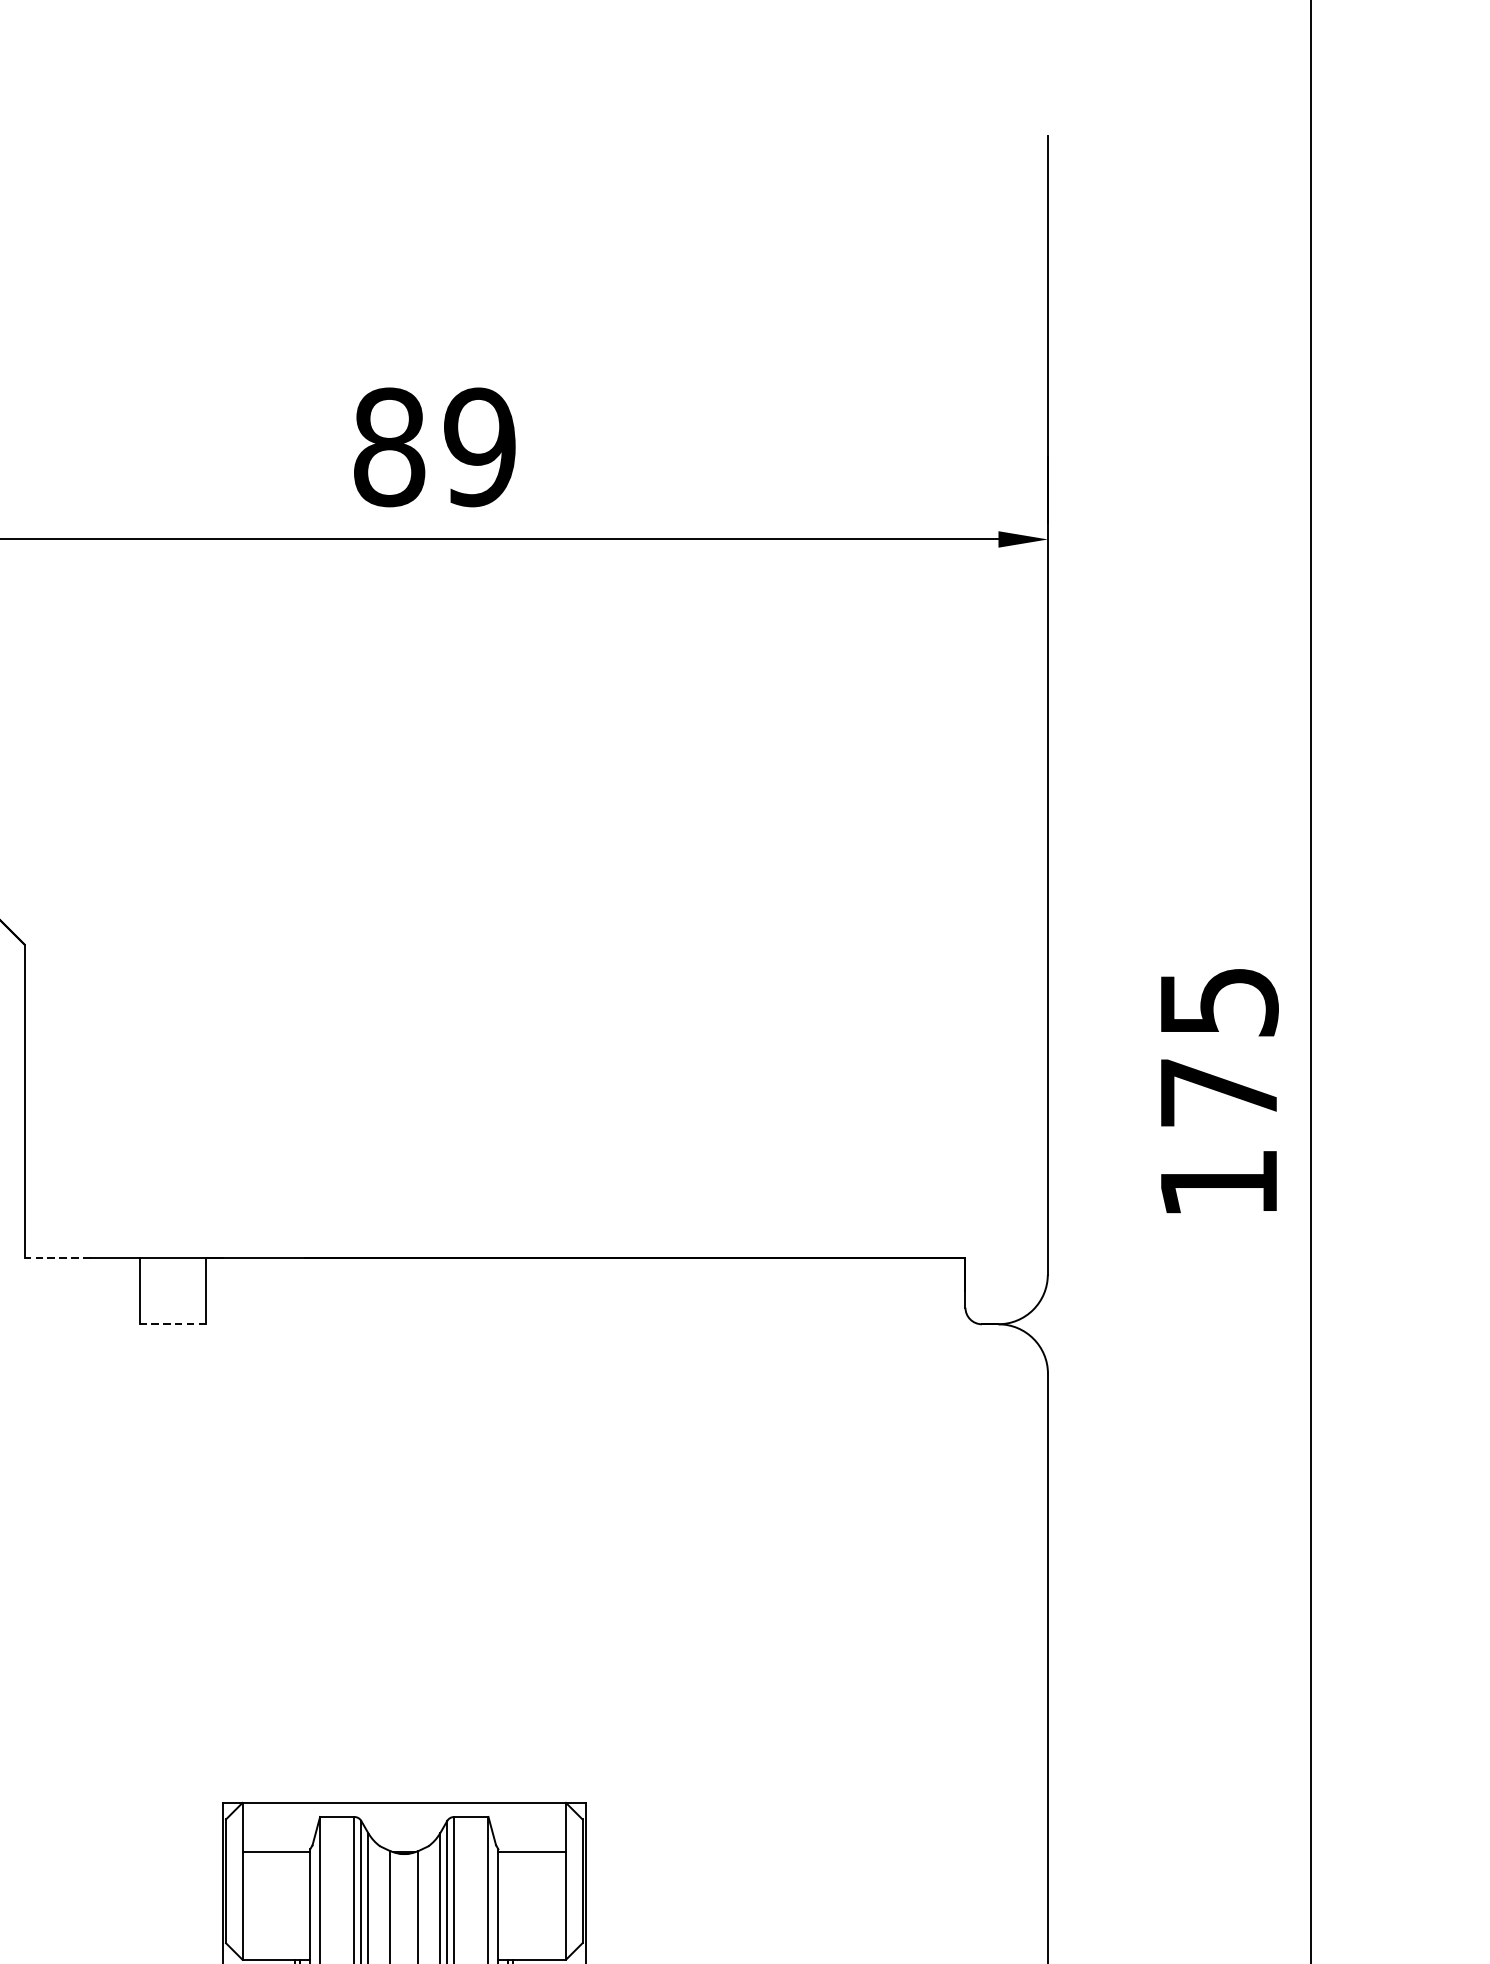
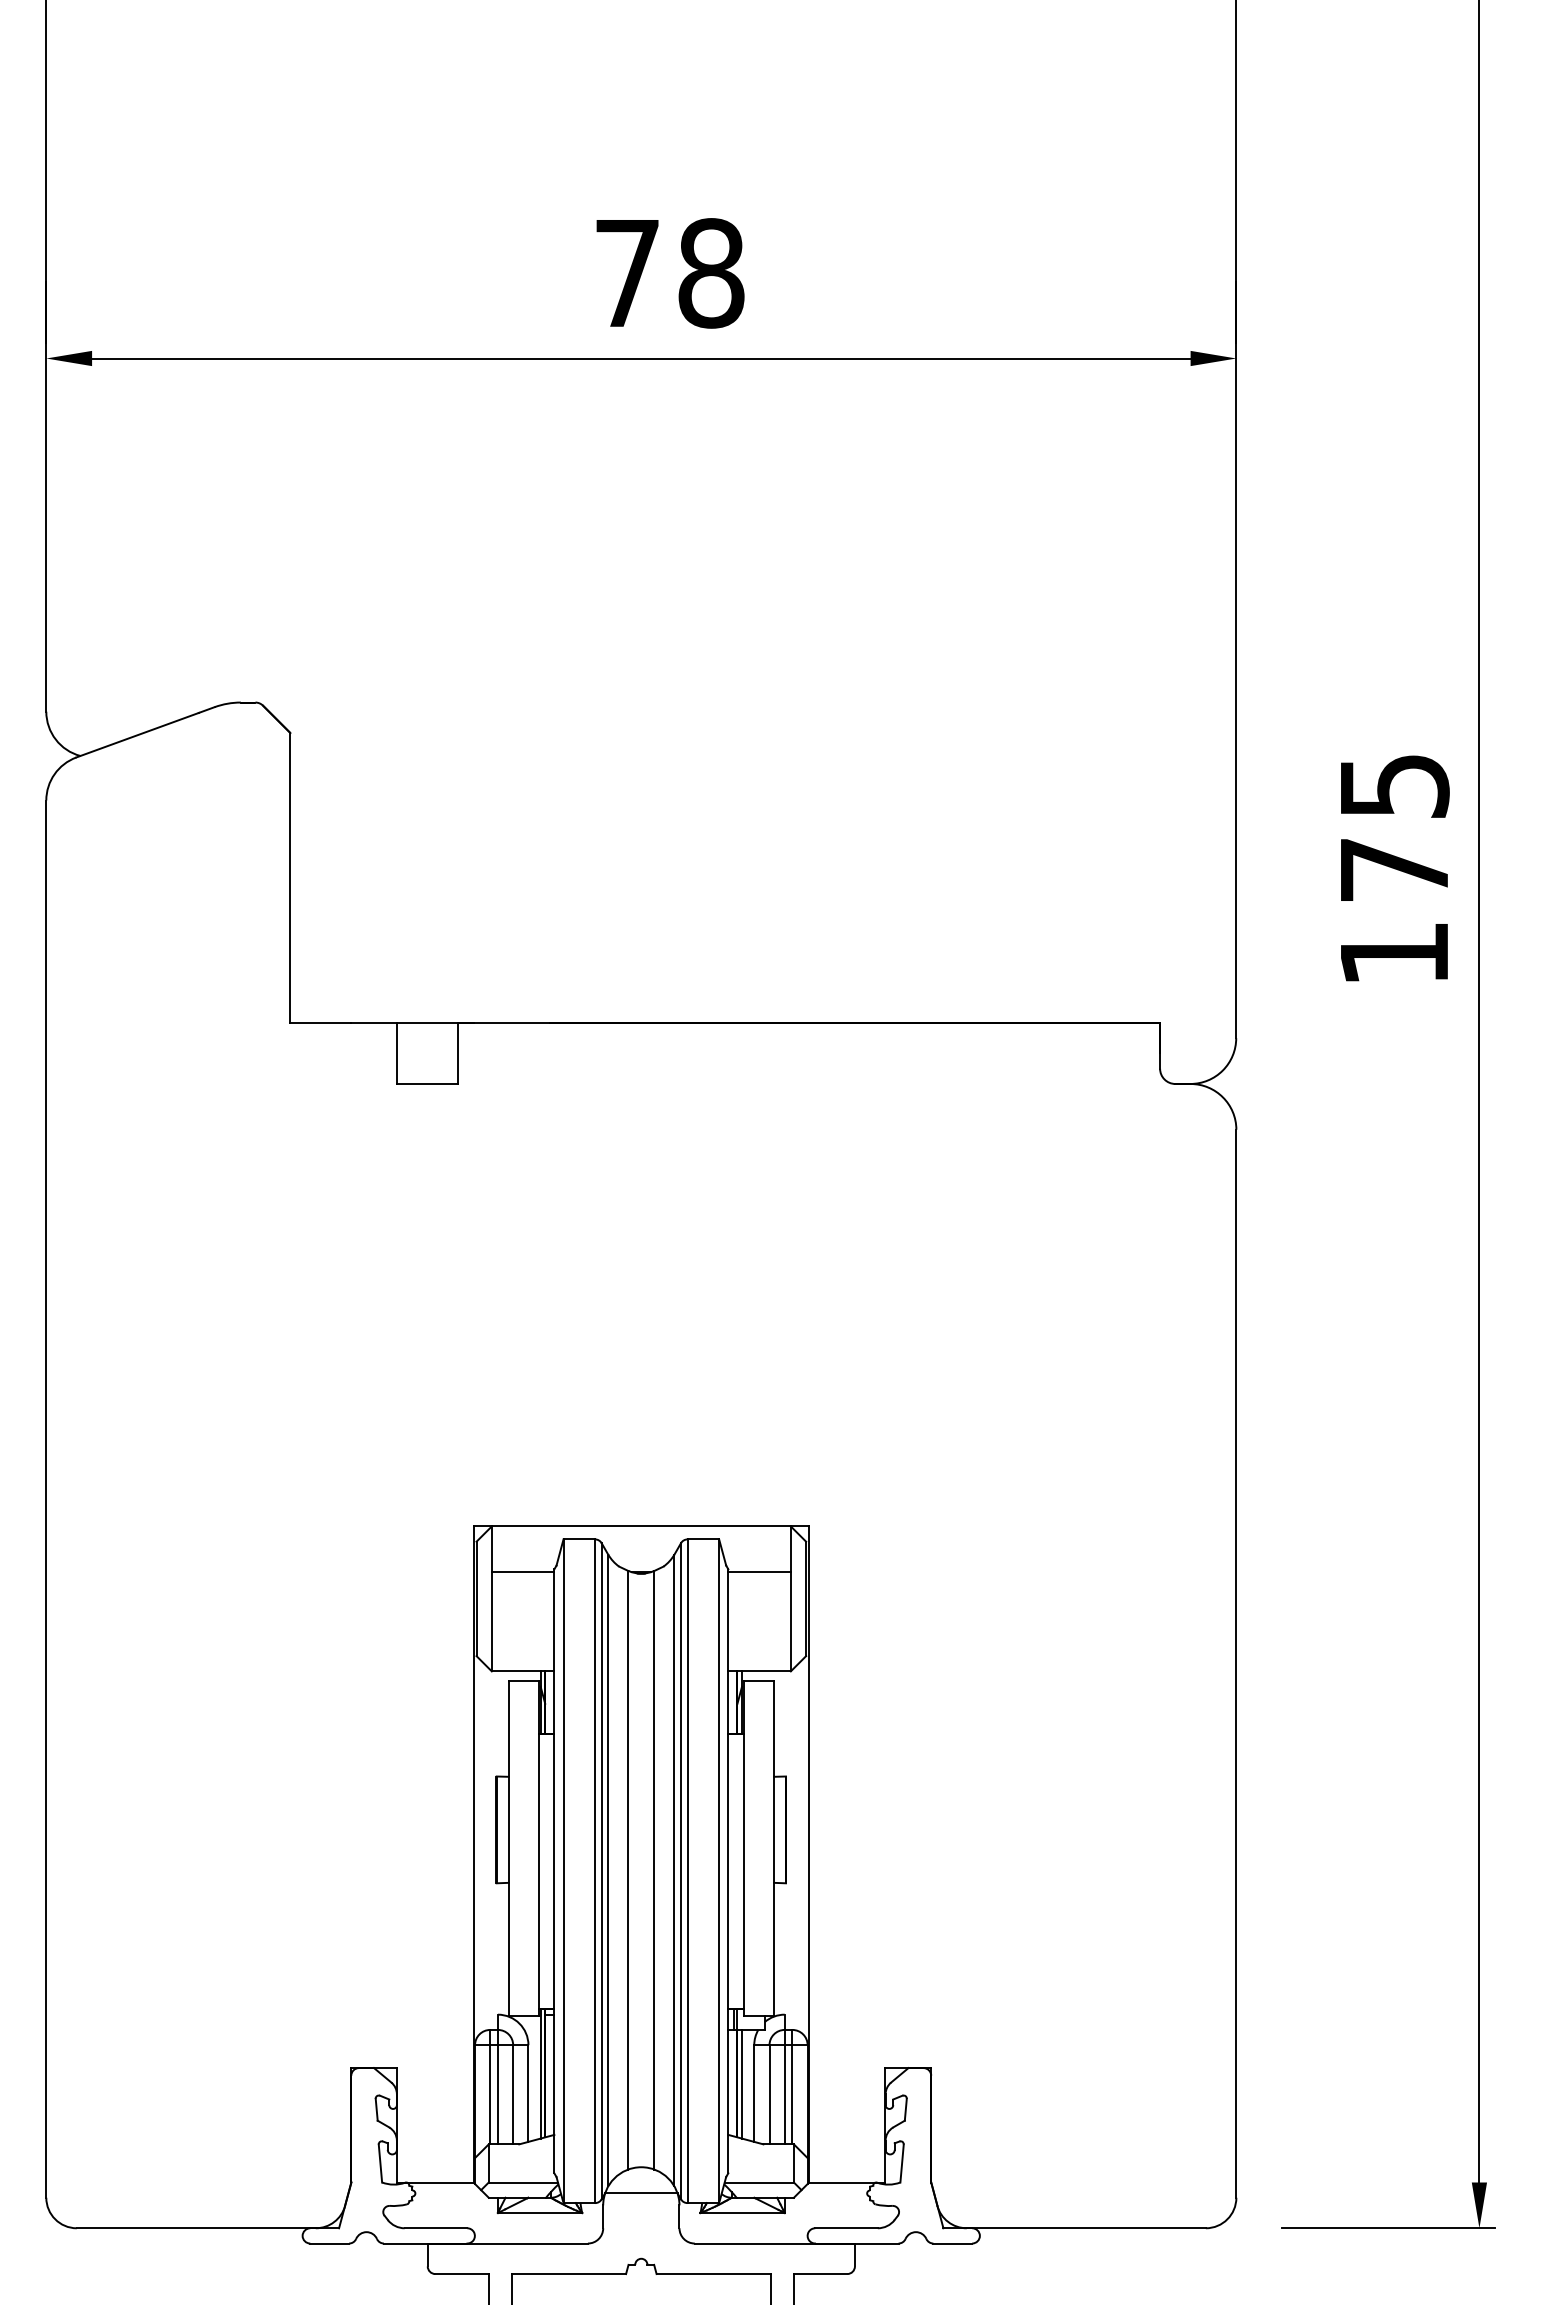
text: (434, 447) -> (669, 273), 89 -> 78
line: (57, 1257) -> (320, 1022), dashed -> solid
line: (172, 1323) -> (427, 1083), dashed -> solid

